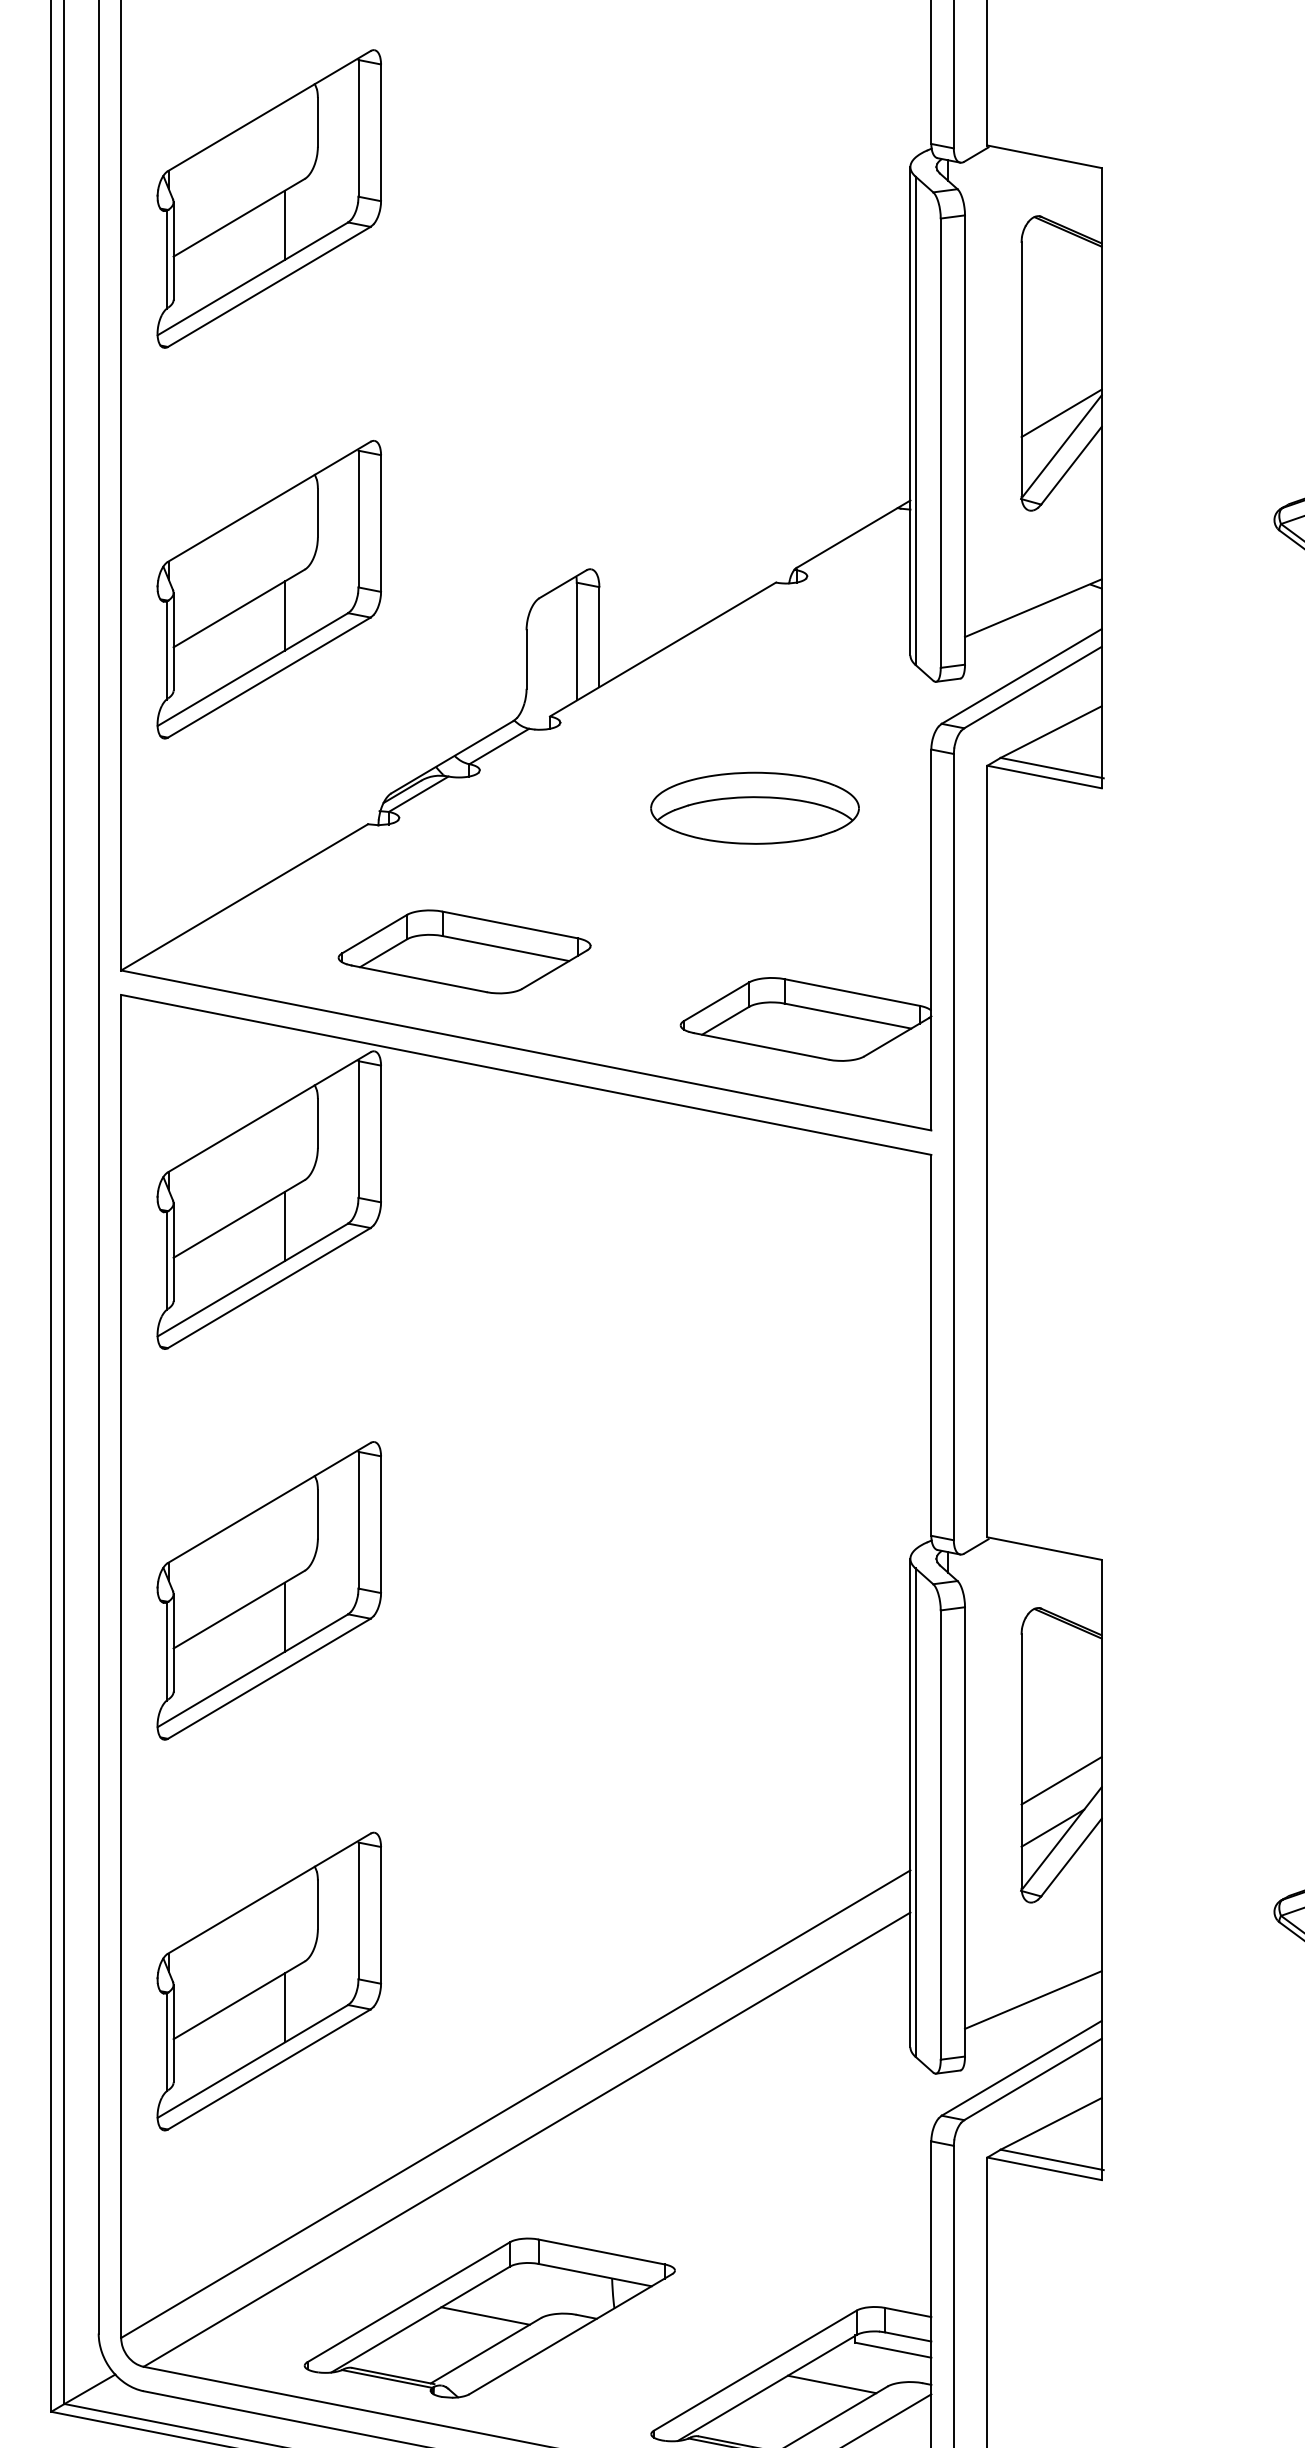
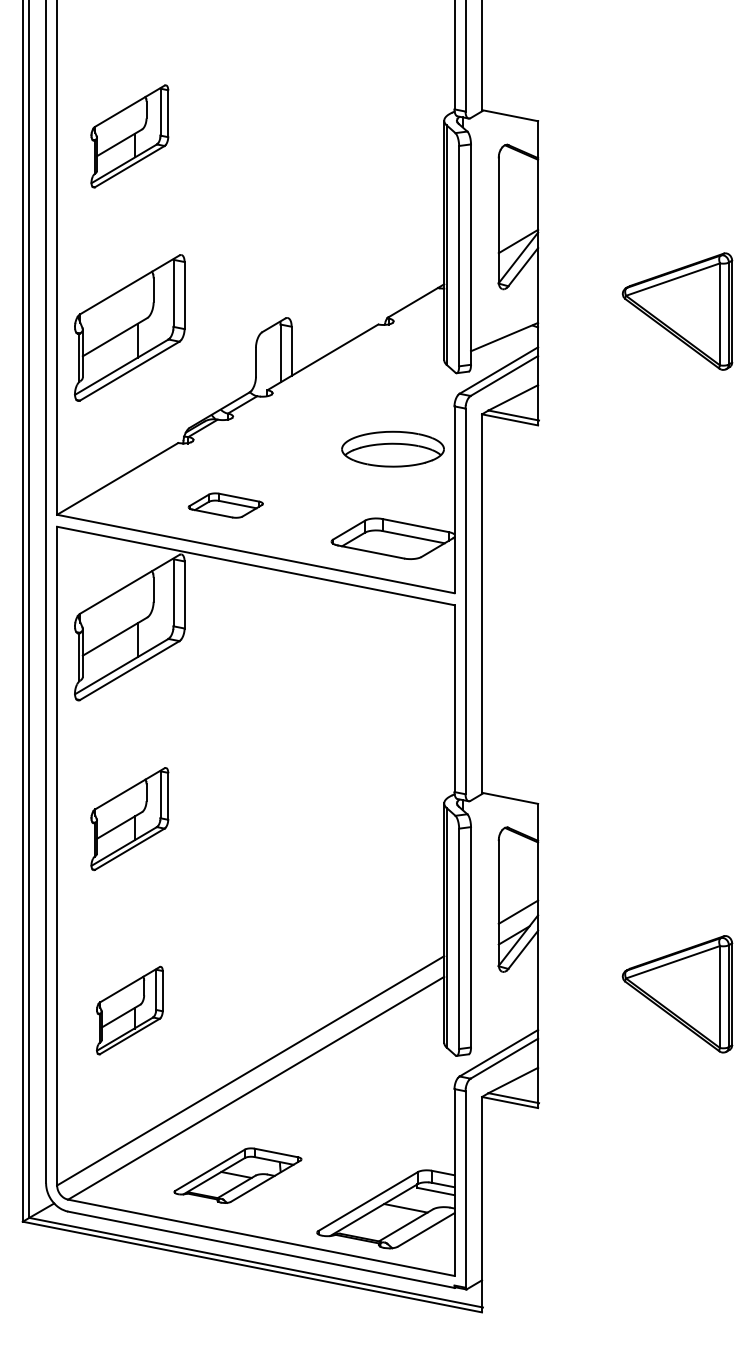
part: (268, 199) -> (129, 136), size x0.7
part: (753, 806) -> (392, 448), moved
part: (464, 951) -> (225, 505), size x0.6
part: (268, 1589) -> (129, 818), size x0.7
part: (268, 1981) -> (129, 1010), size x0.6
line: (1033, 1999) -> (504, 1019), removed
part: (488, 2317) -> (237, 1175), size x0.7

